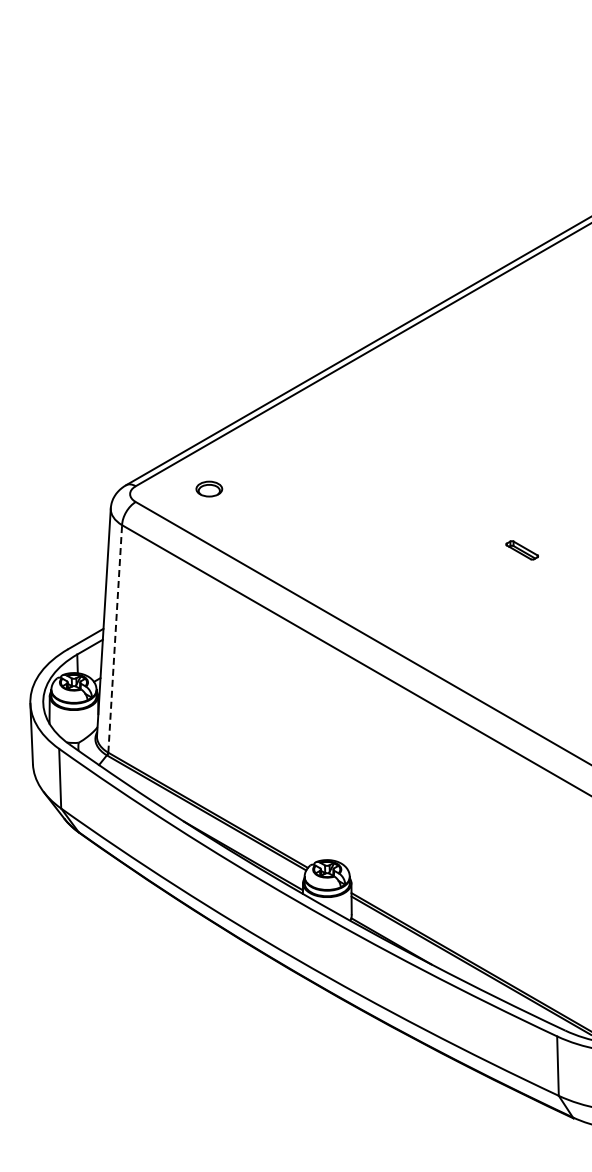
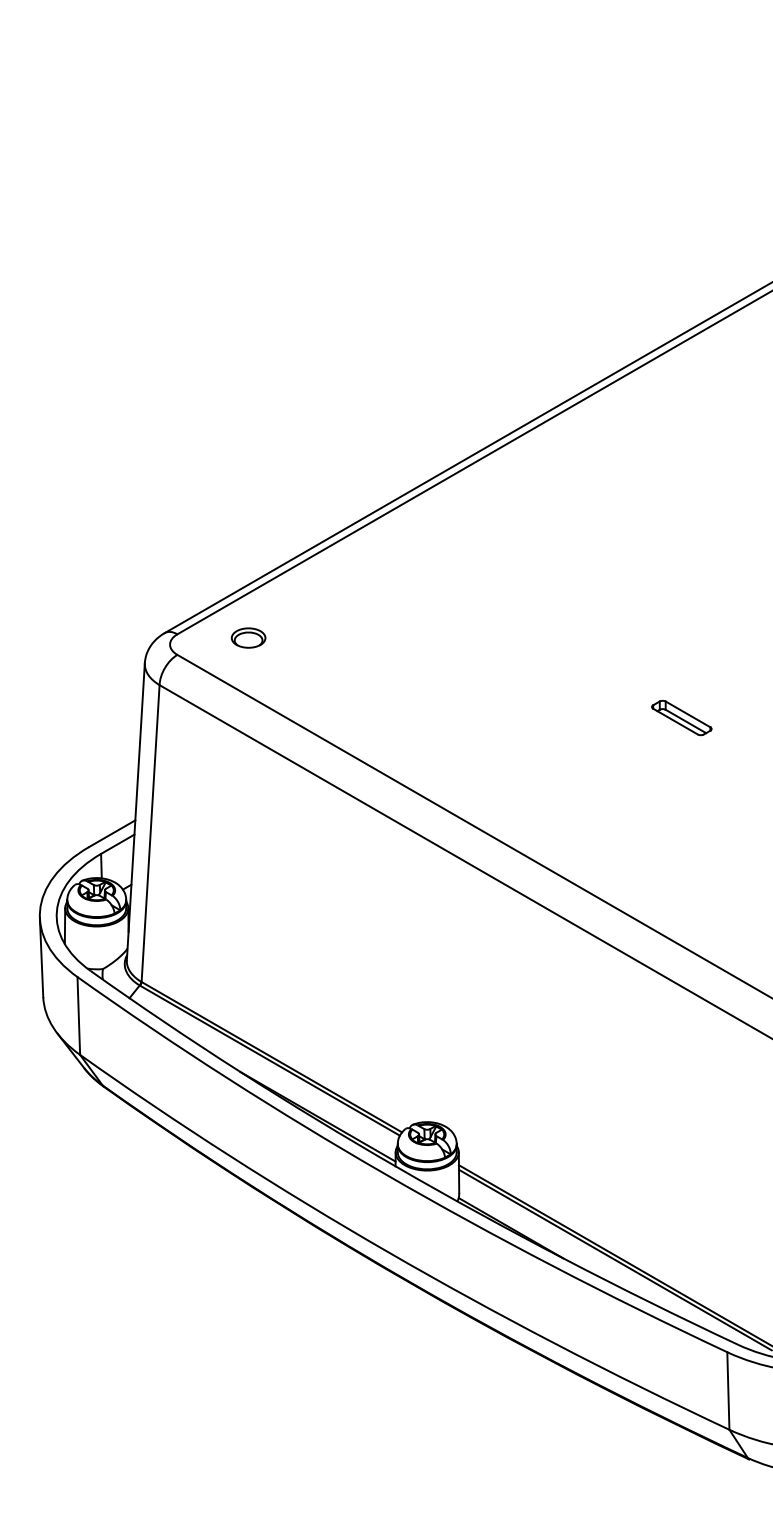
part: (209, 488) -> (248, 637), moved
part: (521, 550) -> (680, 718), size x1.43
line: (115, 638) -> (150, 833), dashed -> solid

